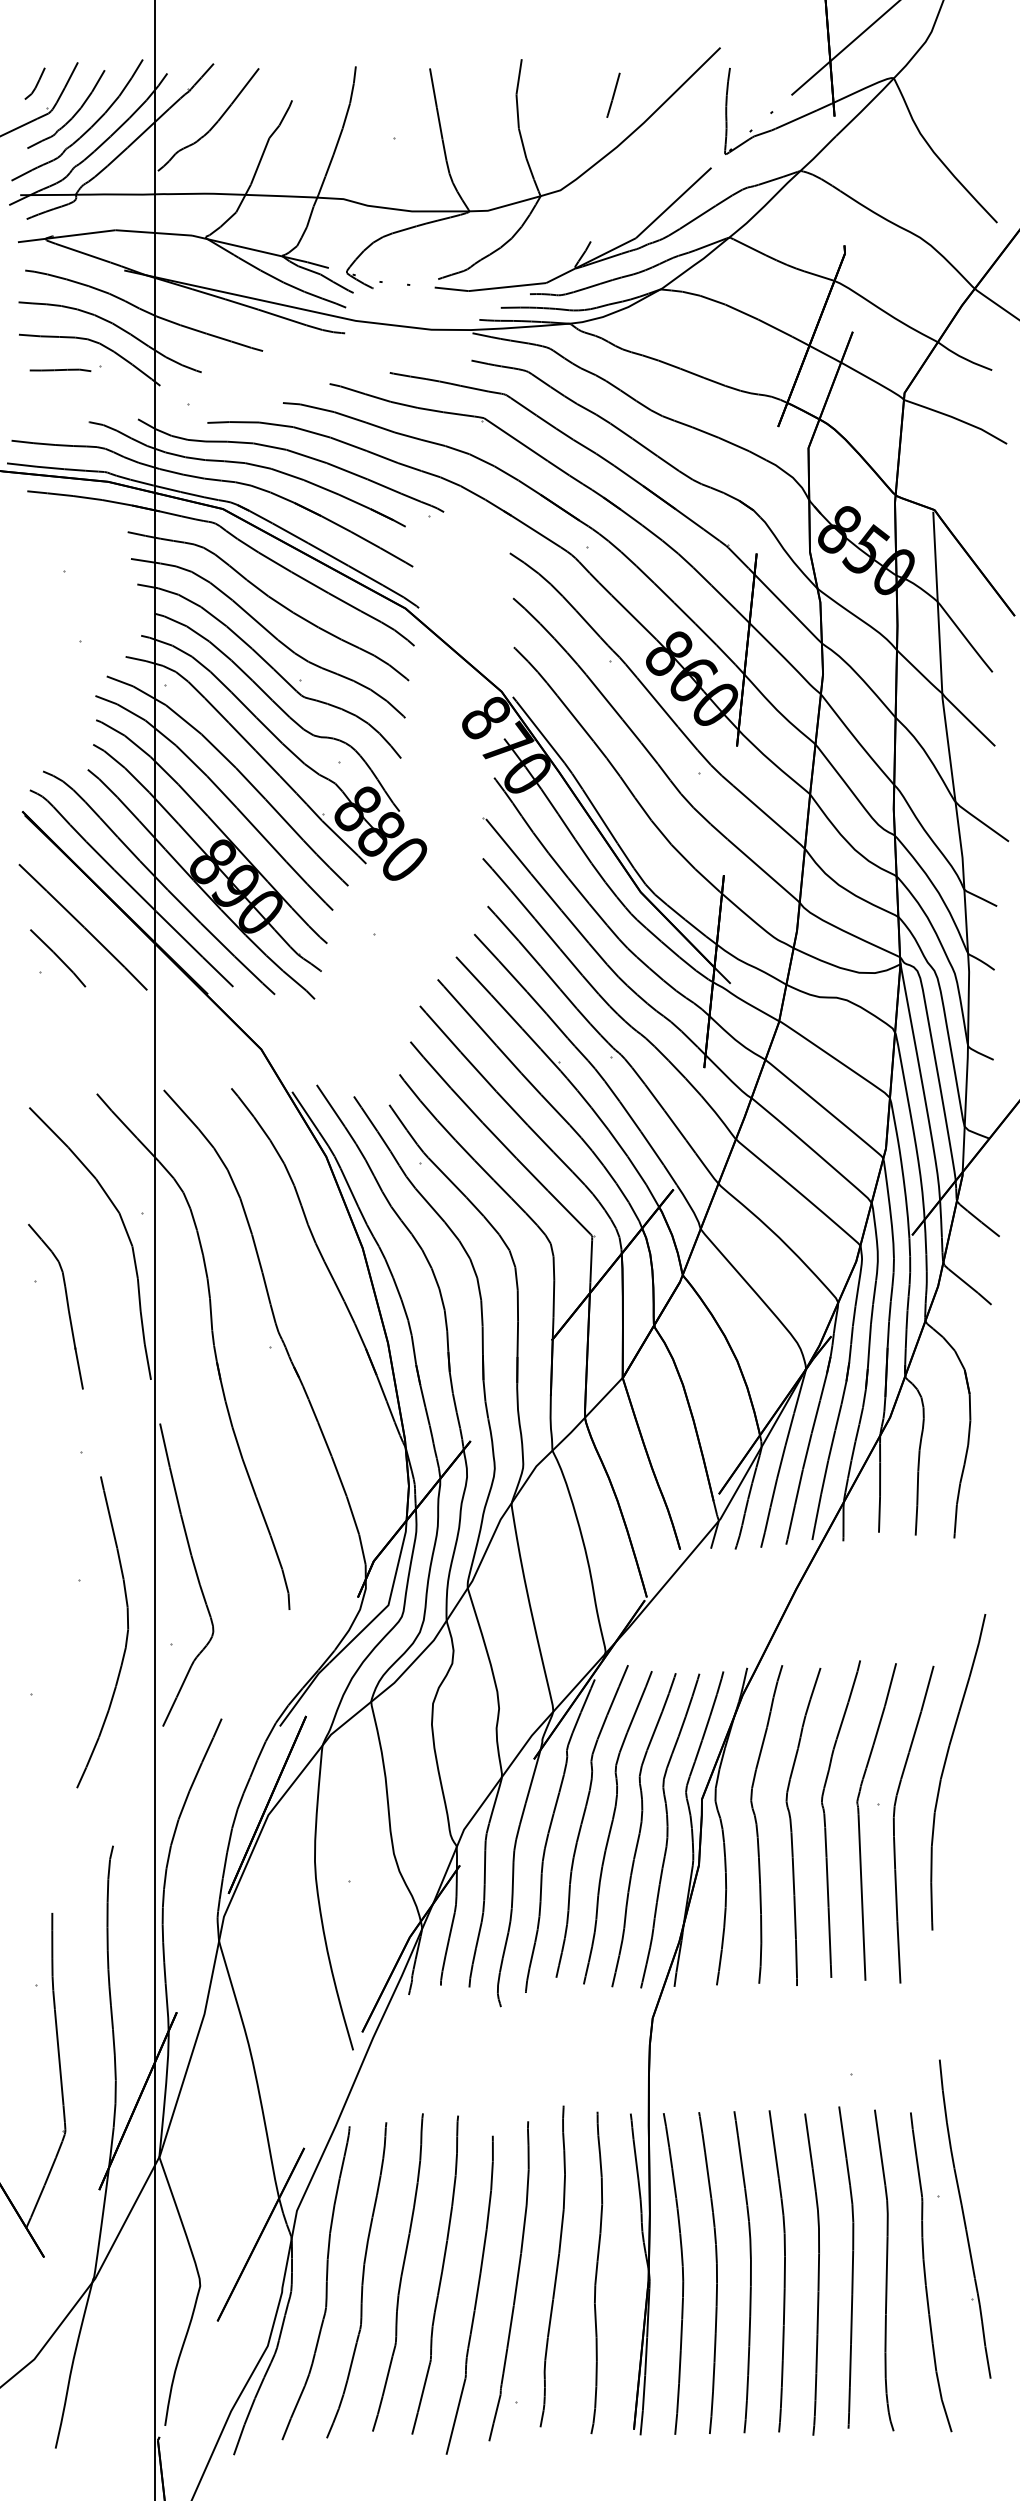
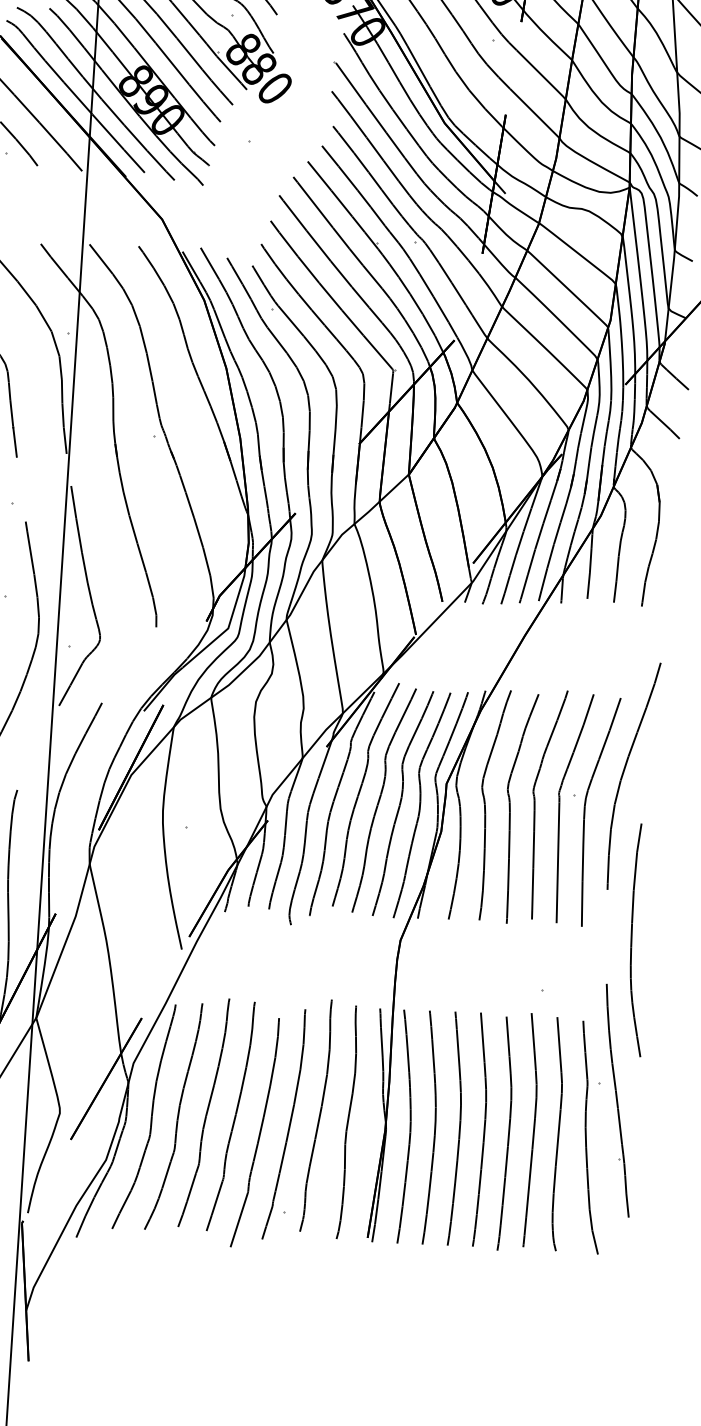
curve: (970, 1996) -> (632, 939), added

